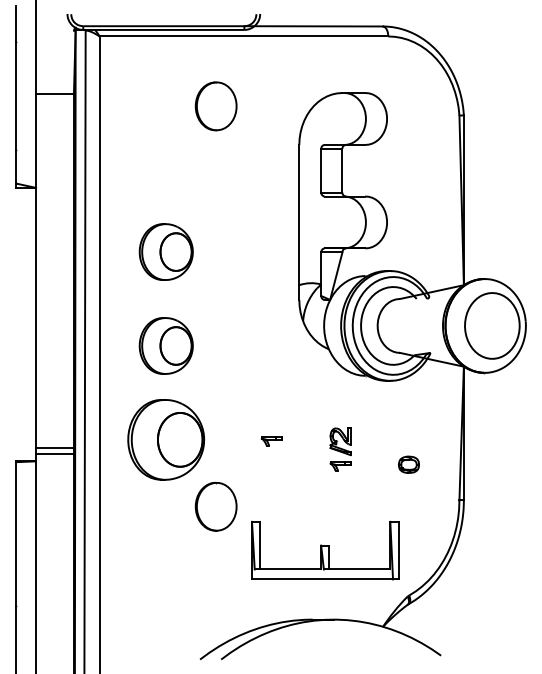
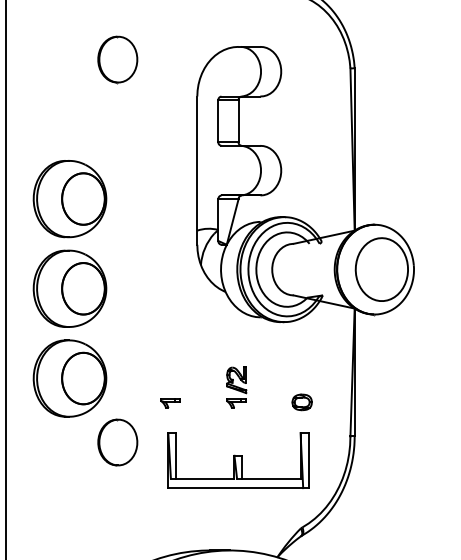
part: (166, 251) -> (70, 198), size x1.43
part: (166, 345) -> (70, 288), size x1.43
part: (271, 441) -> (170, 404), moved
part: (325, 550) -> (238, 460), moved

